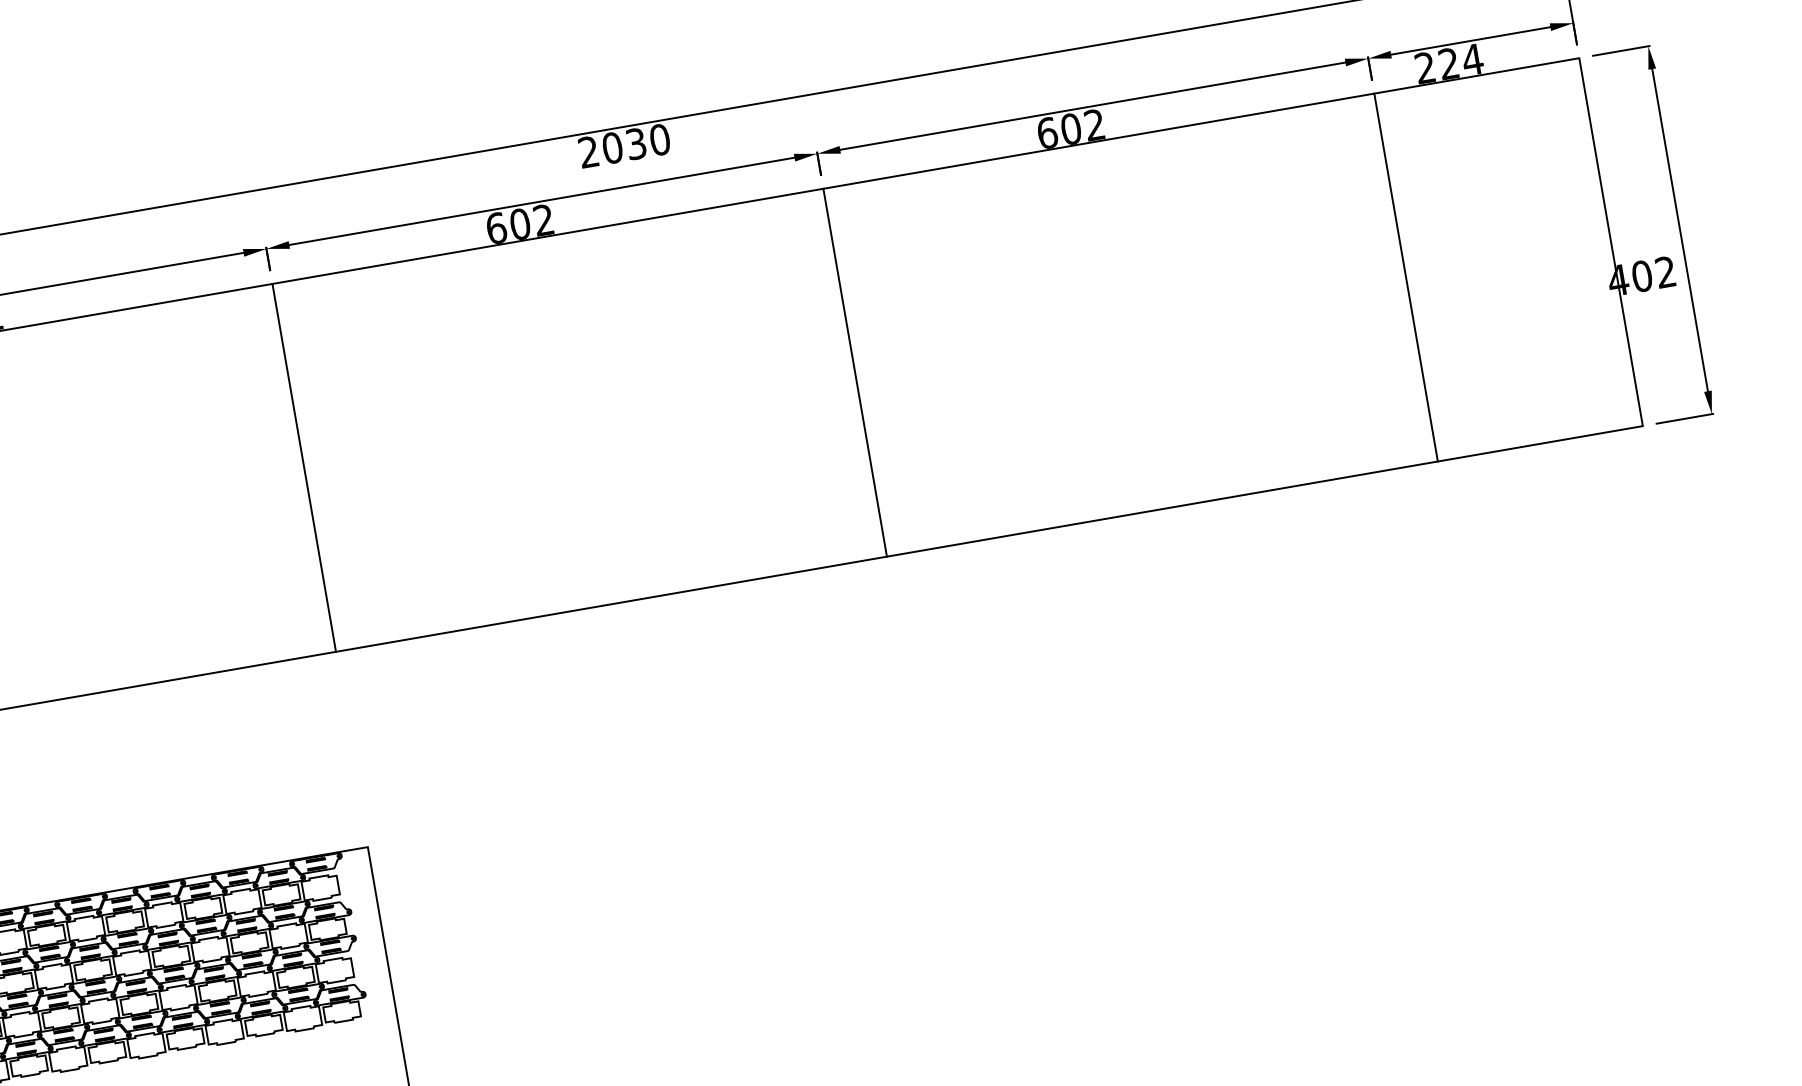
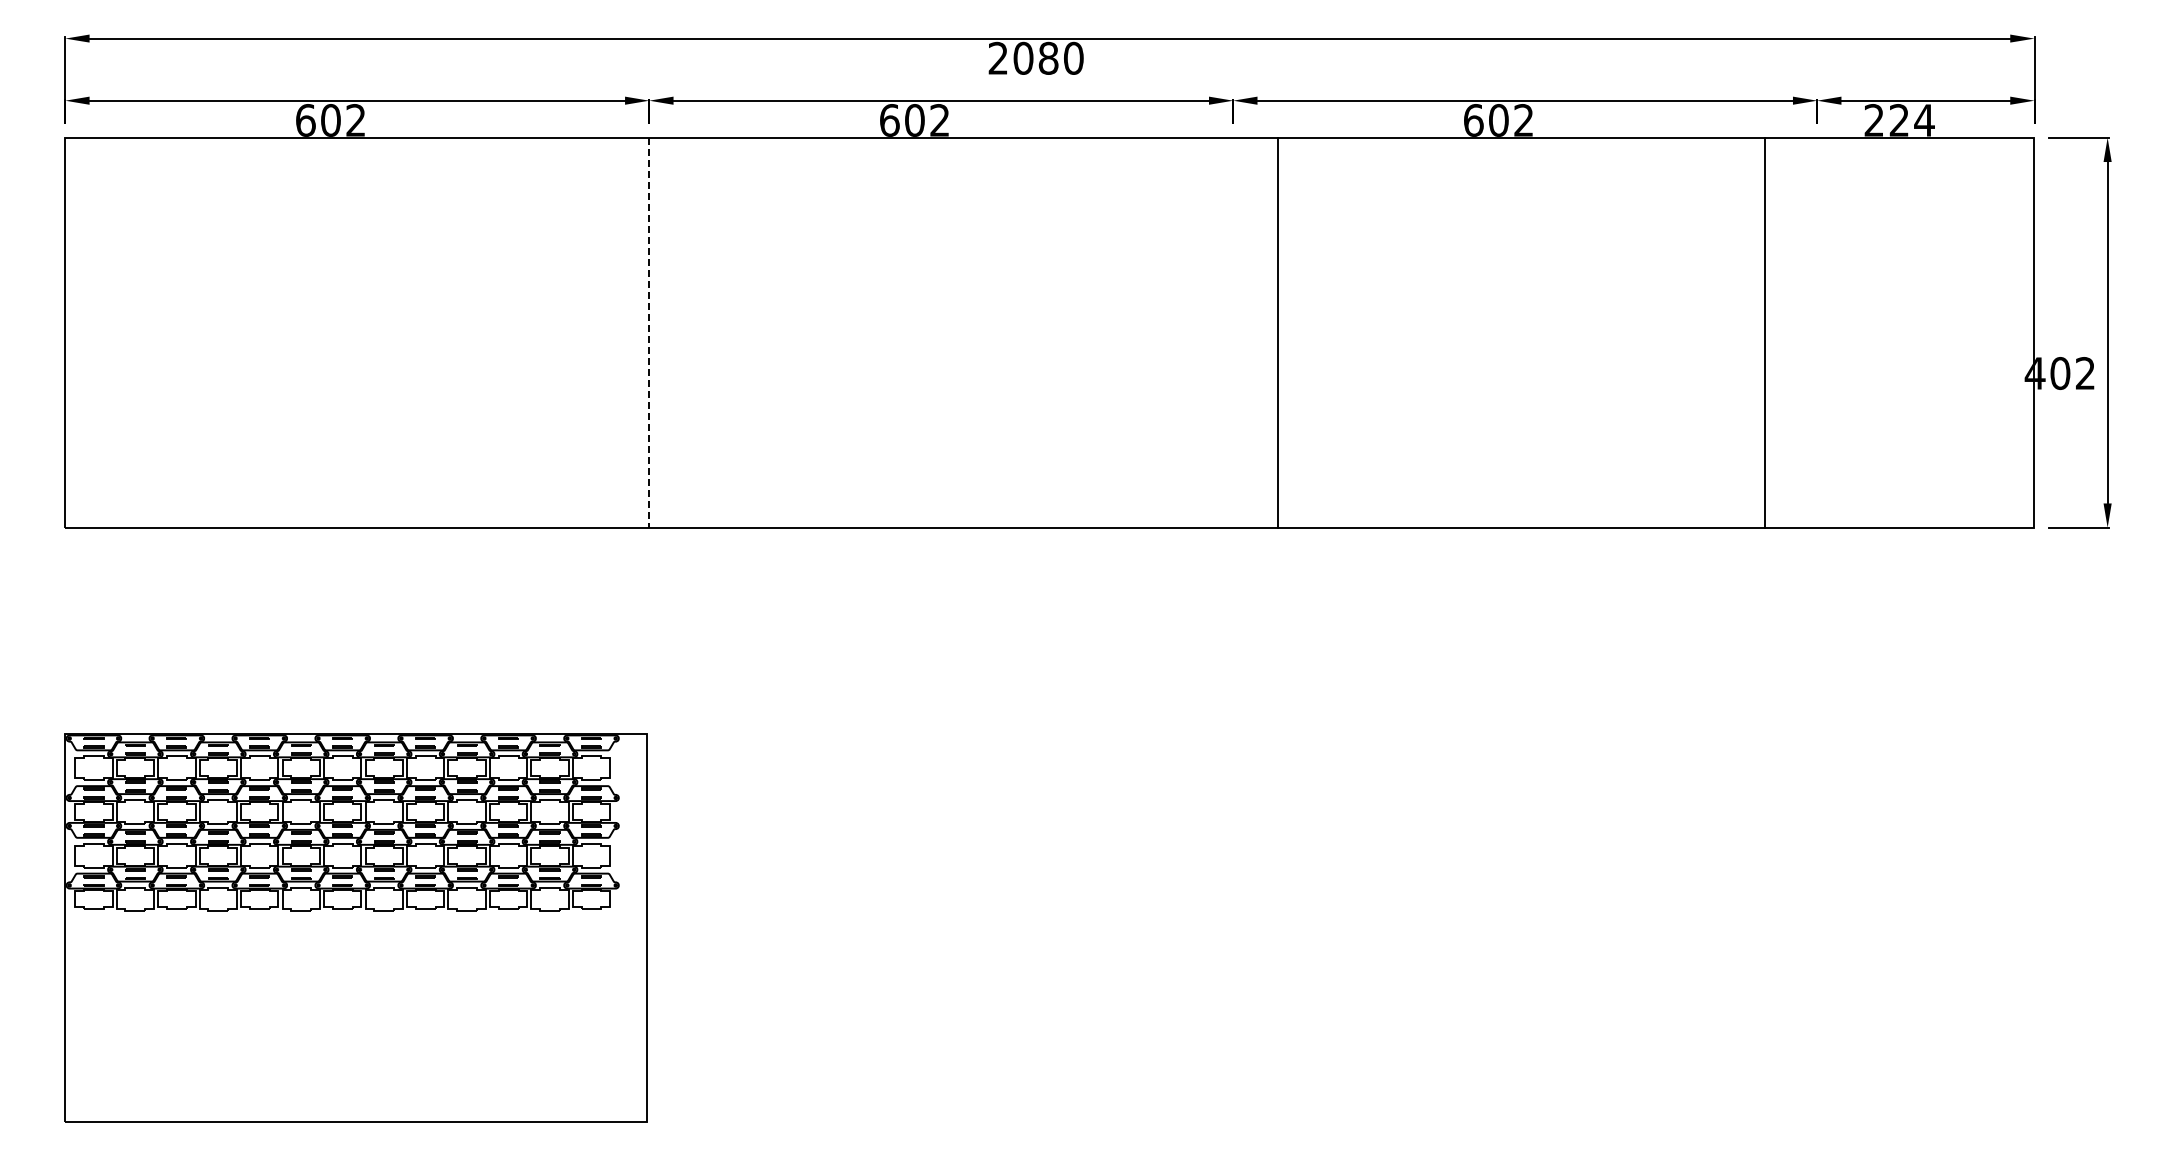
text: (636, 144) -> (1048, 58), 2030 -> 2080
line: (1406, 277) -> (1765, 332), moved
line: (855, 372) -> (1278, 332), moved
line: (304, 467) -> (649, 332), solid -> dashed

